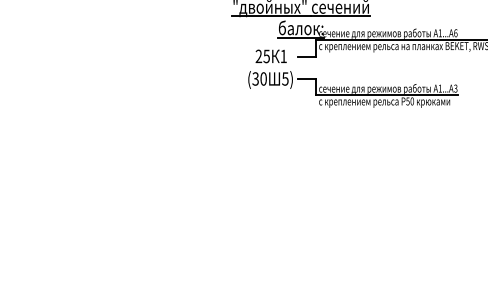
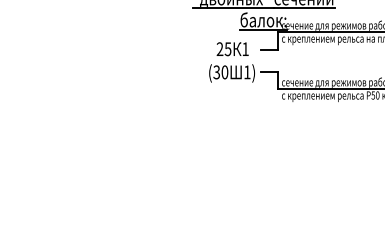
text: (285, 78) -> (247, 71), 5) -> 1)

